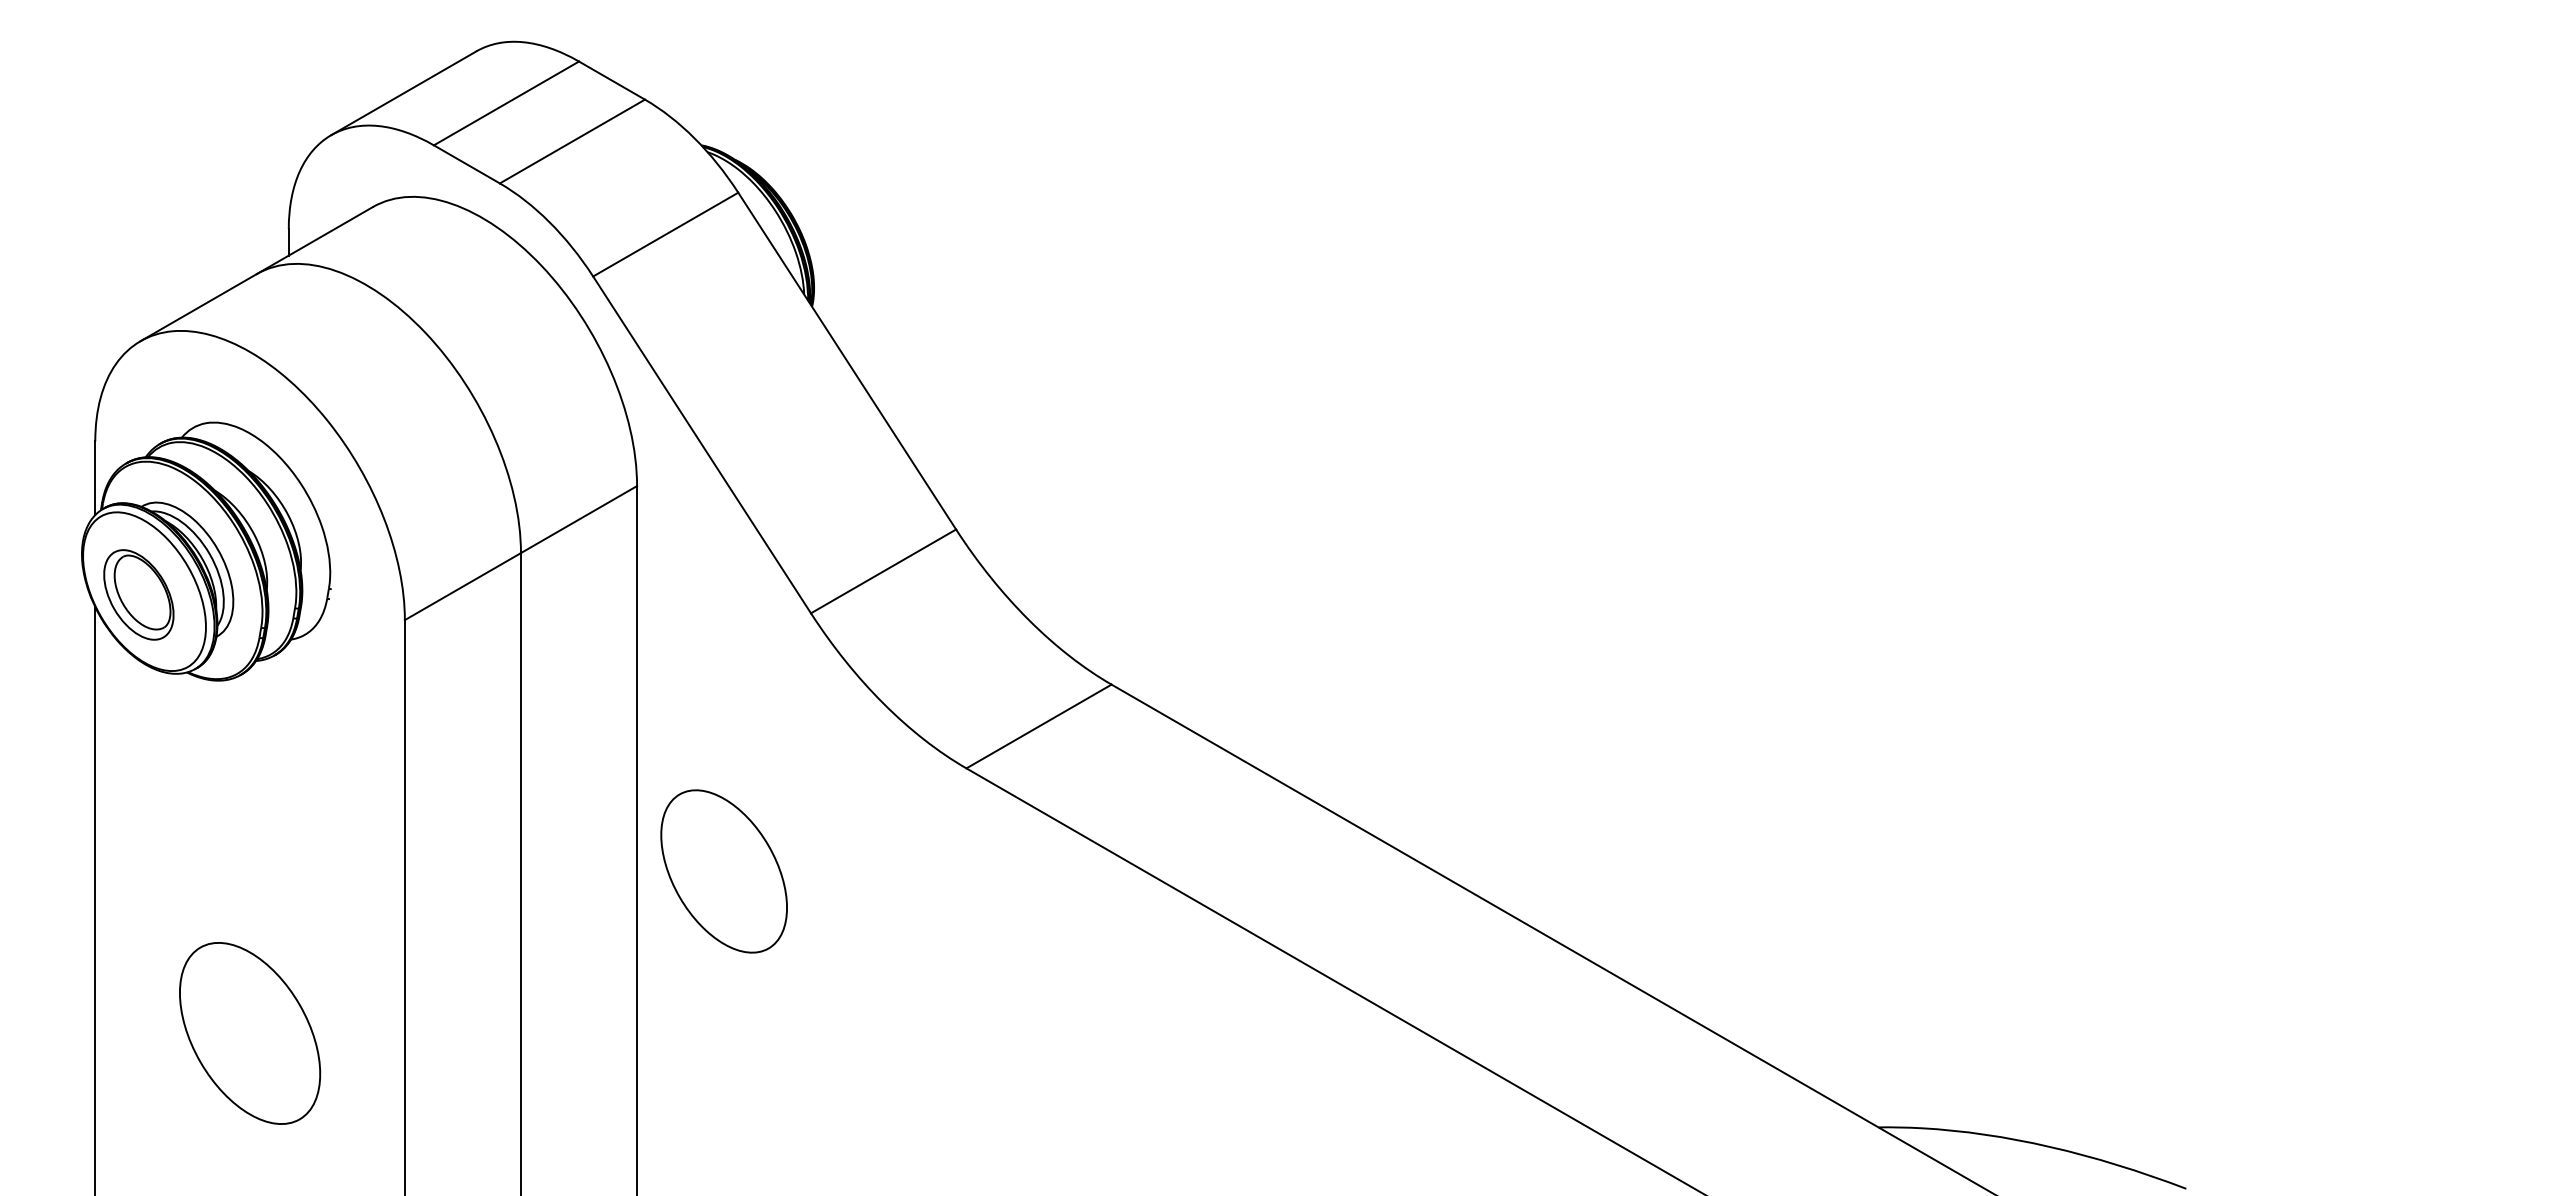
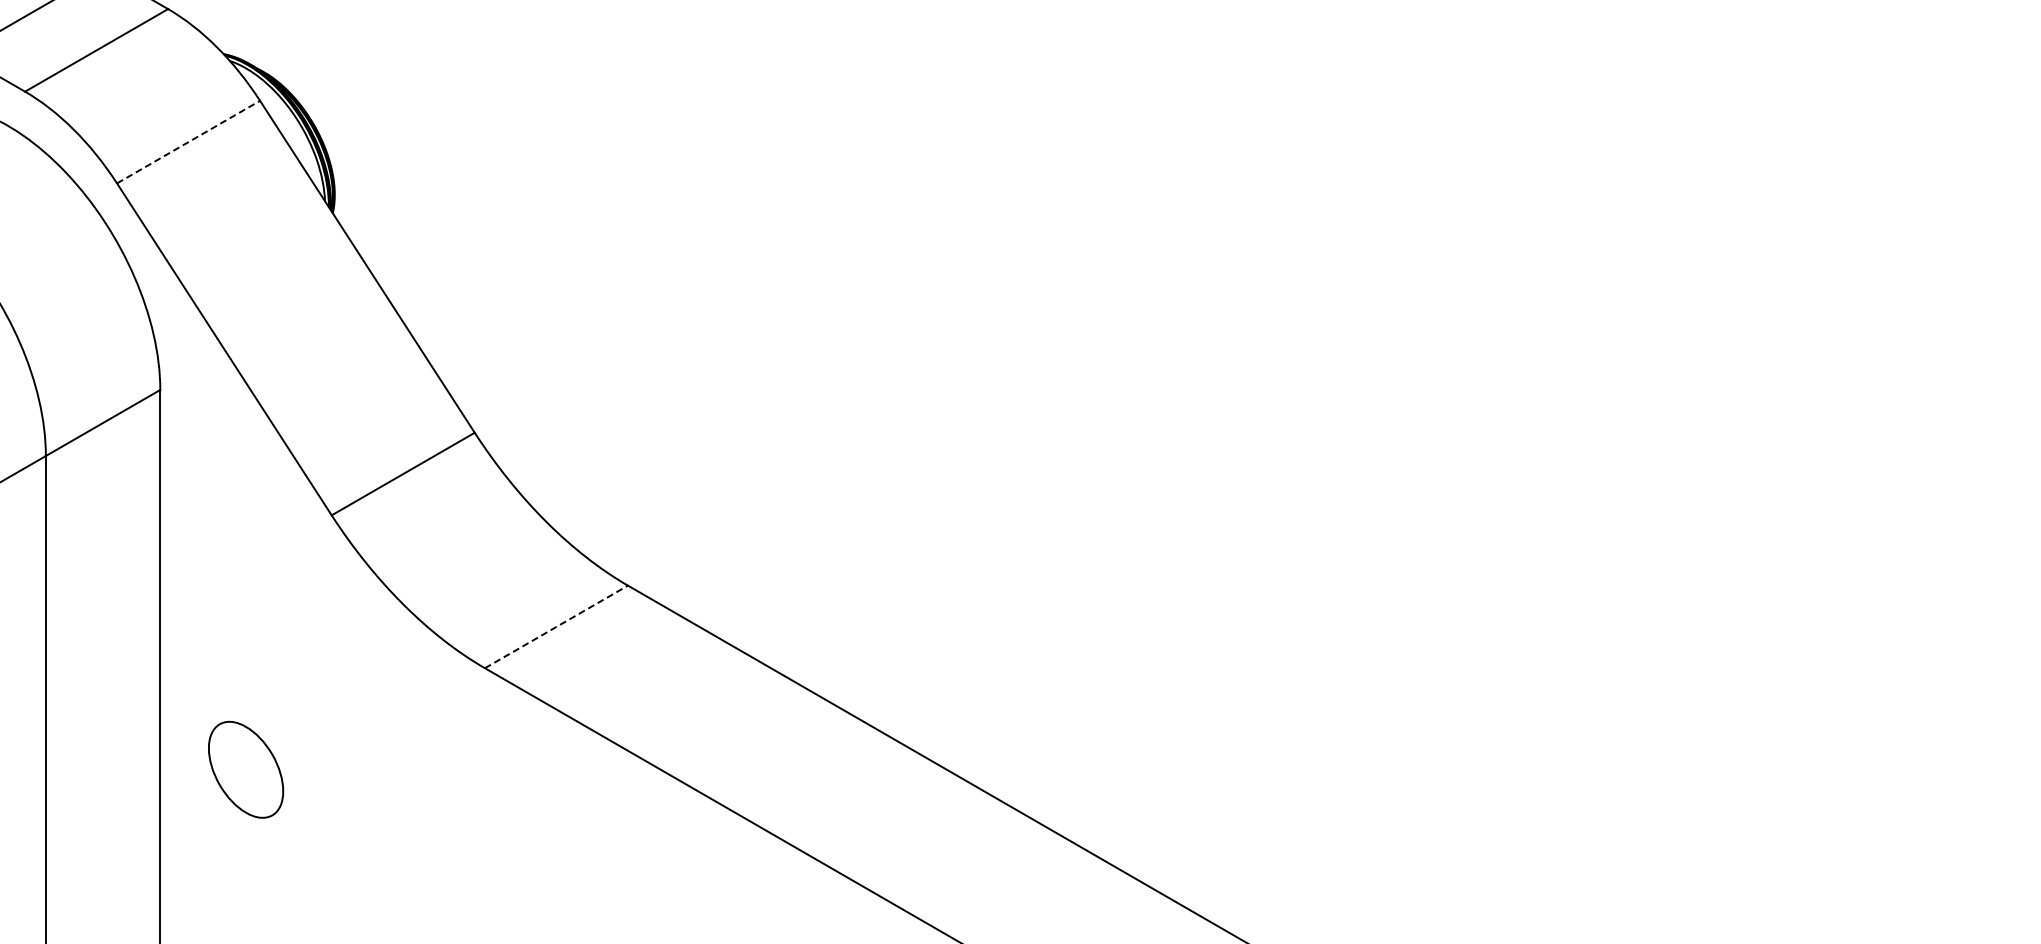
line: (665, 234) -> (188, 142), solid -> dashed
line: (1039, 726) -> (556, 626), solid -> dashed
part: (723, 871) -> (245, 769), size x0.6

